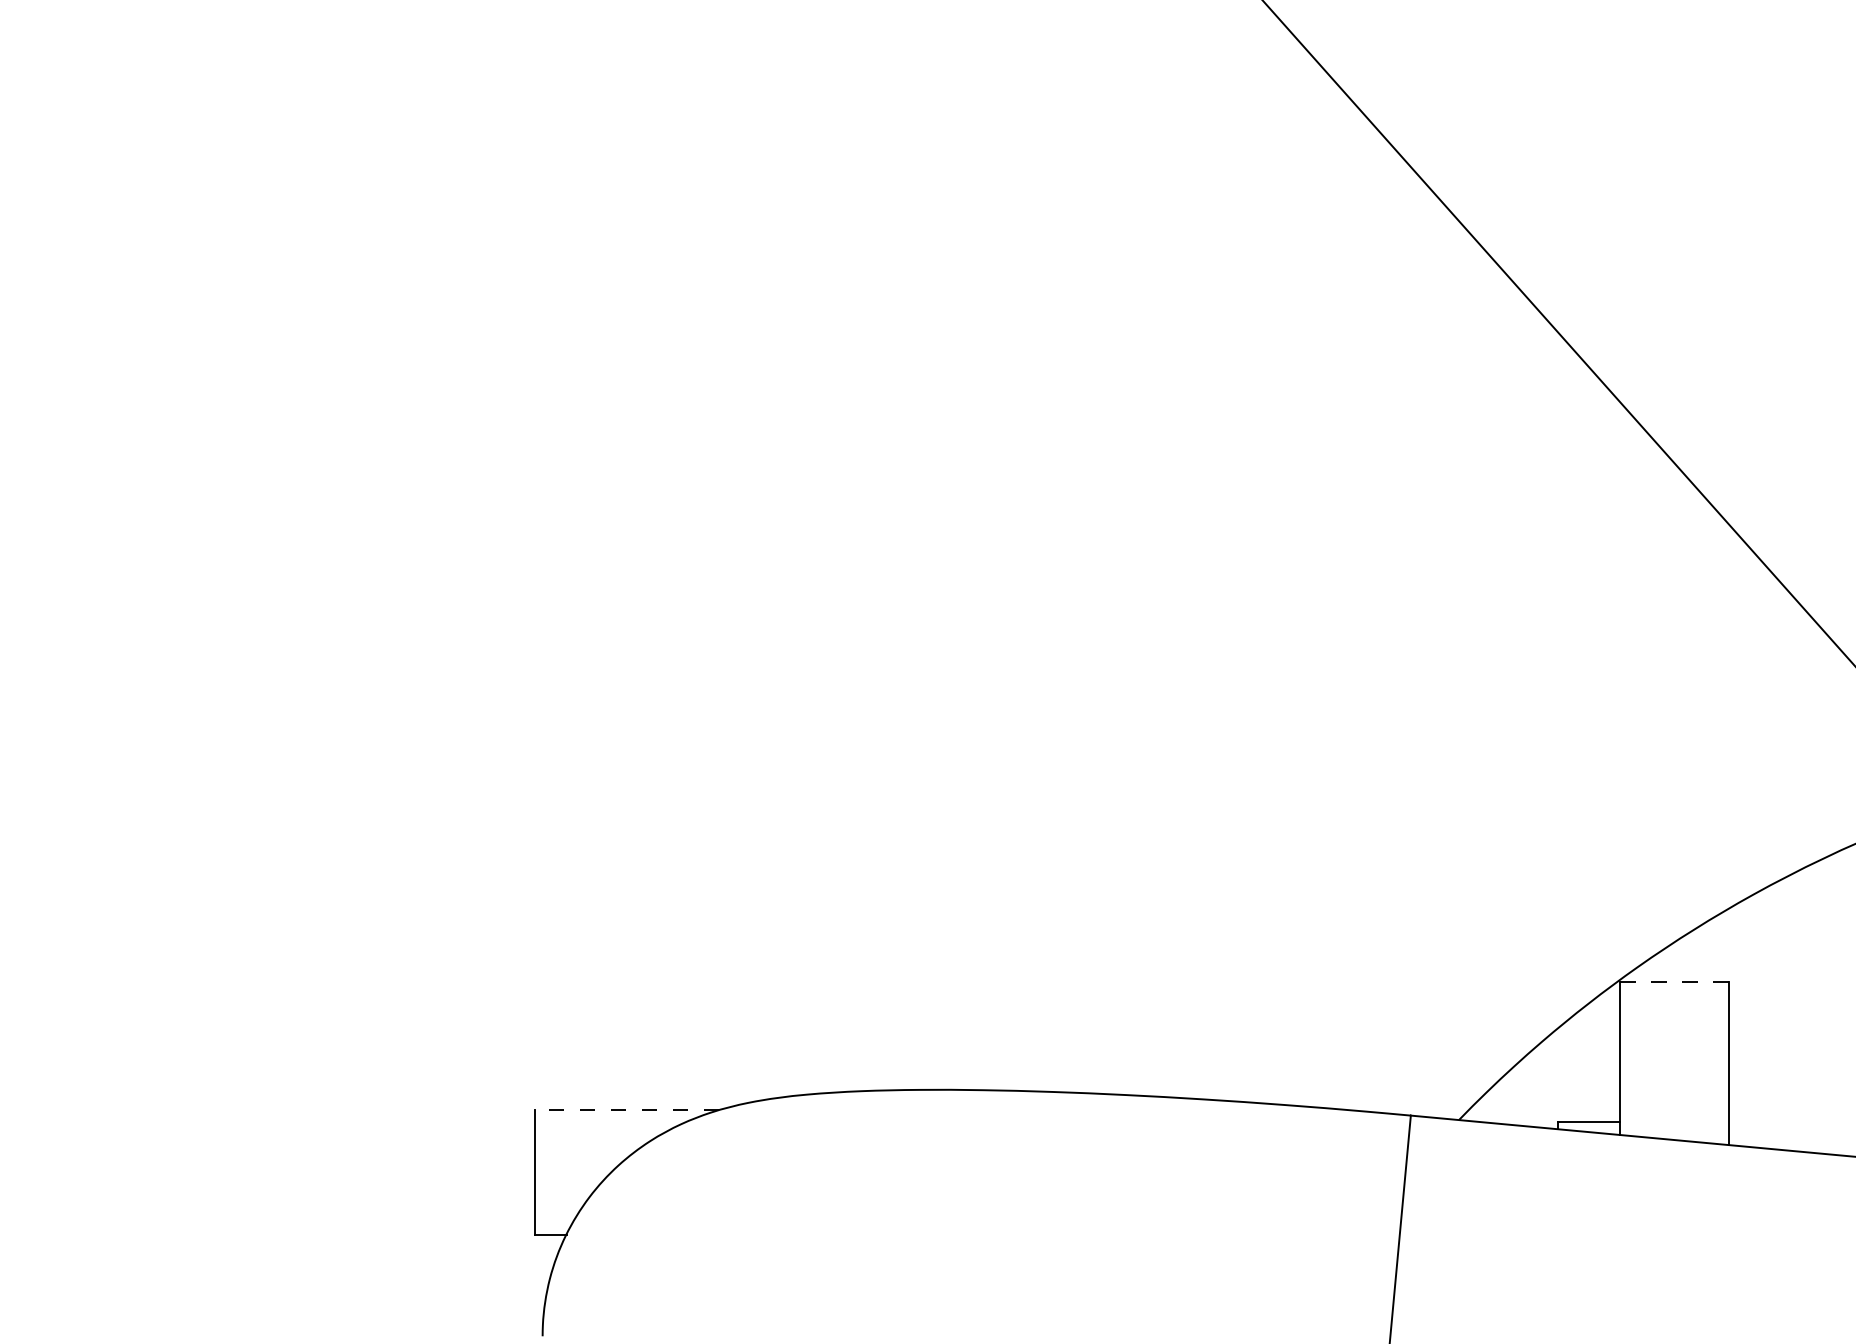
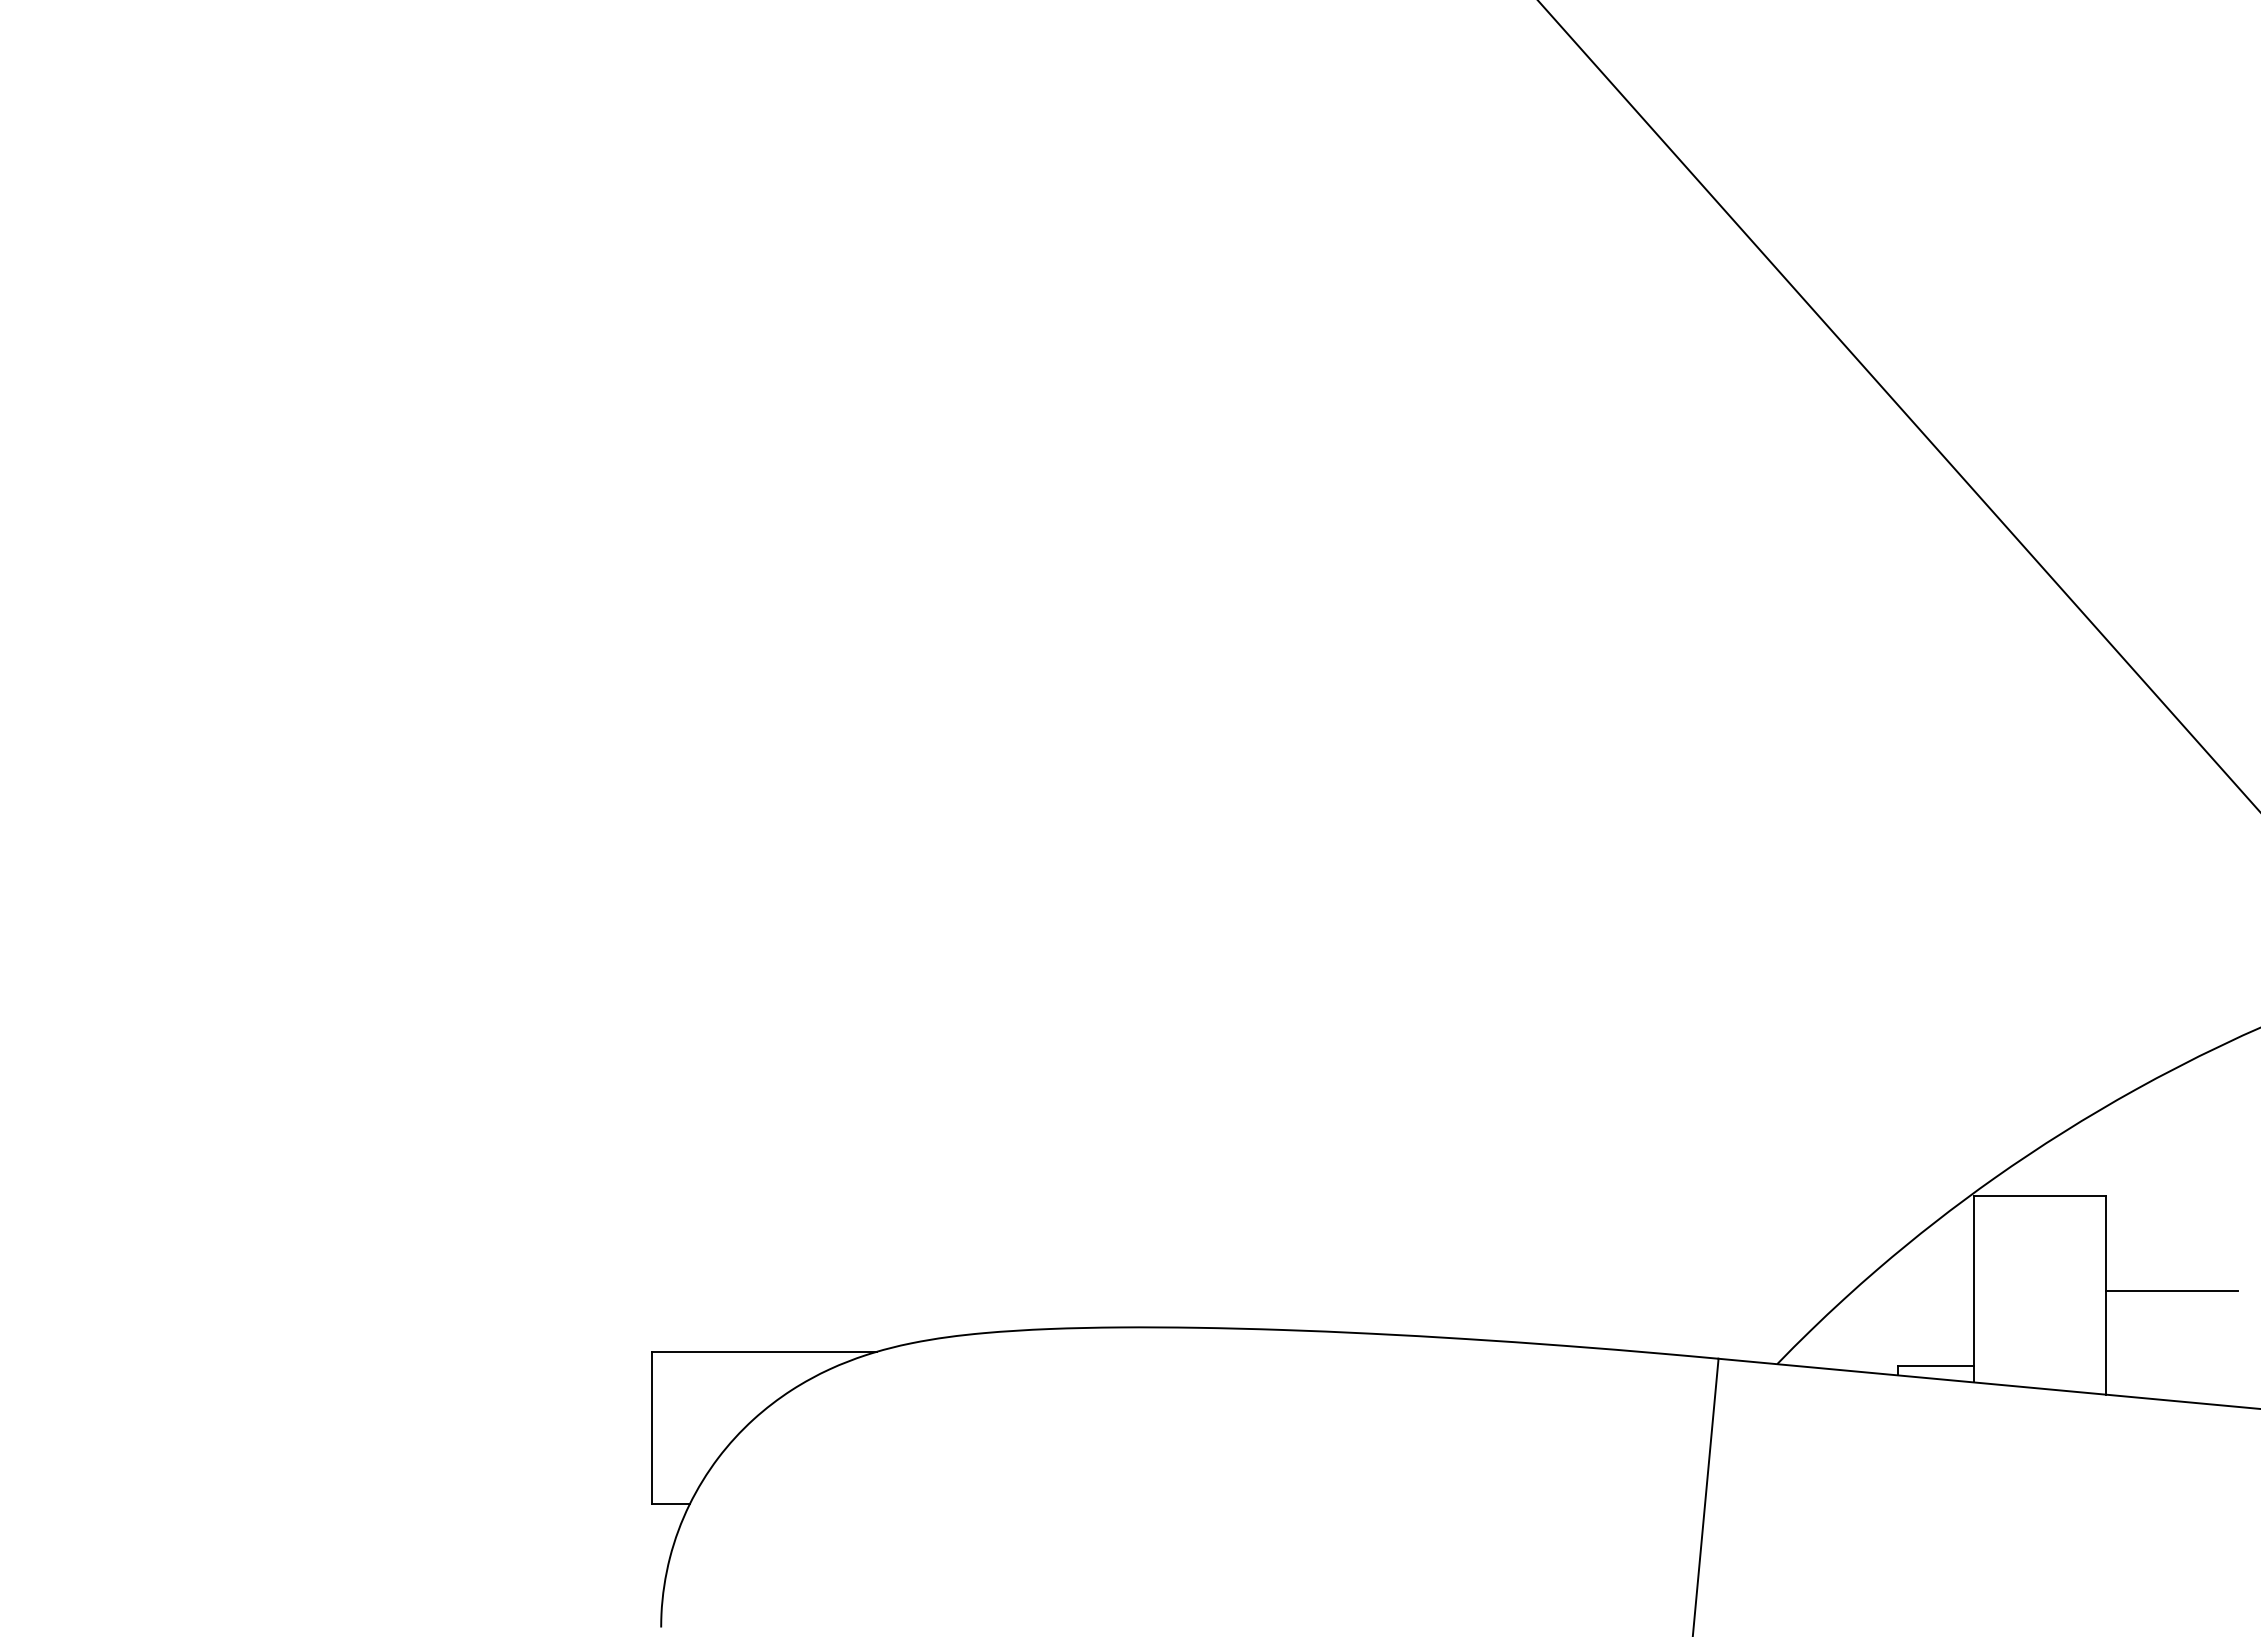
line: (1674, 982) -> (2039, 1196), dashed -> solid
line: (1782, 1059) -> (2171, 1290), added
line: (626, 1110) -> (763, 1352), dashed -> solid

